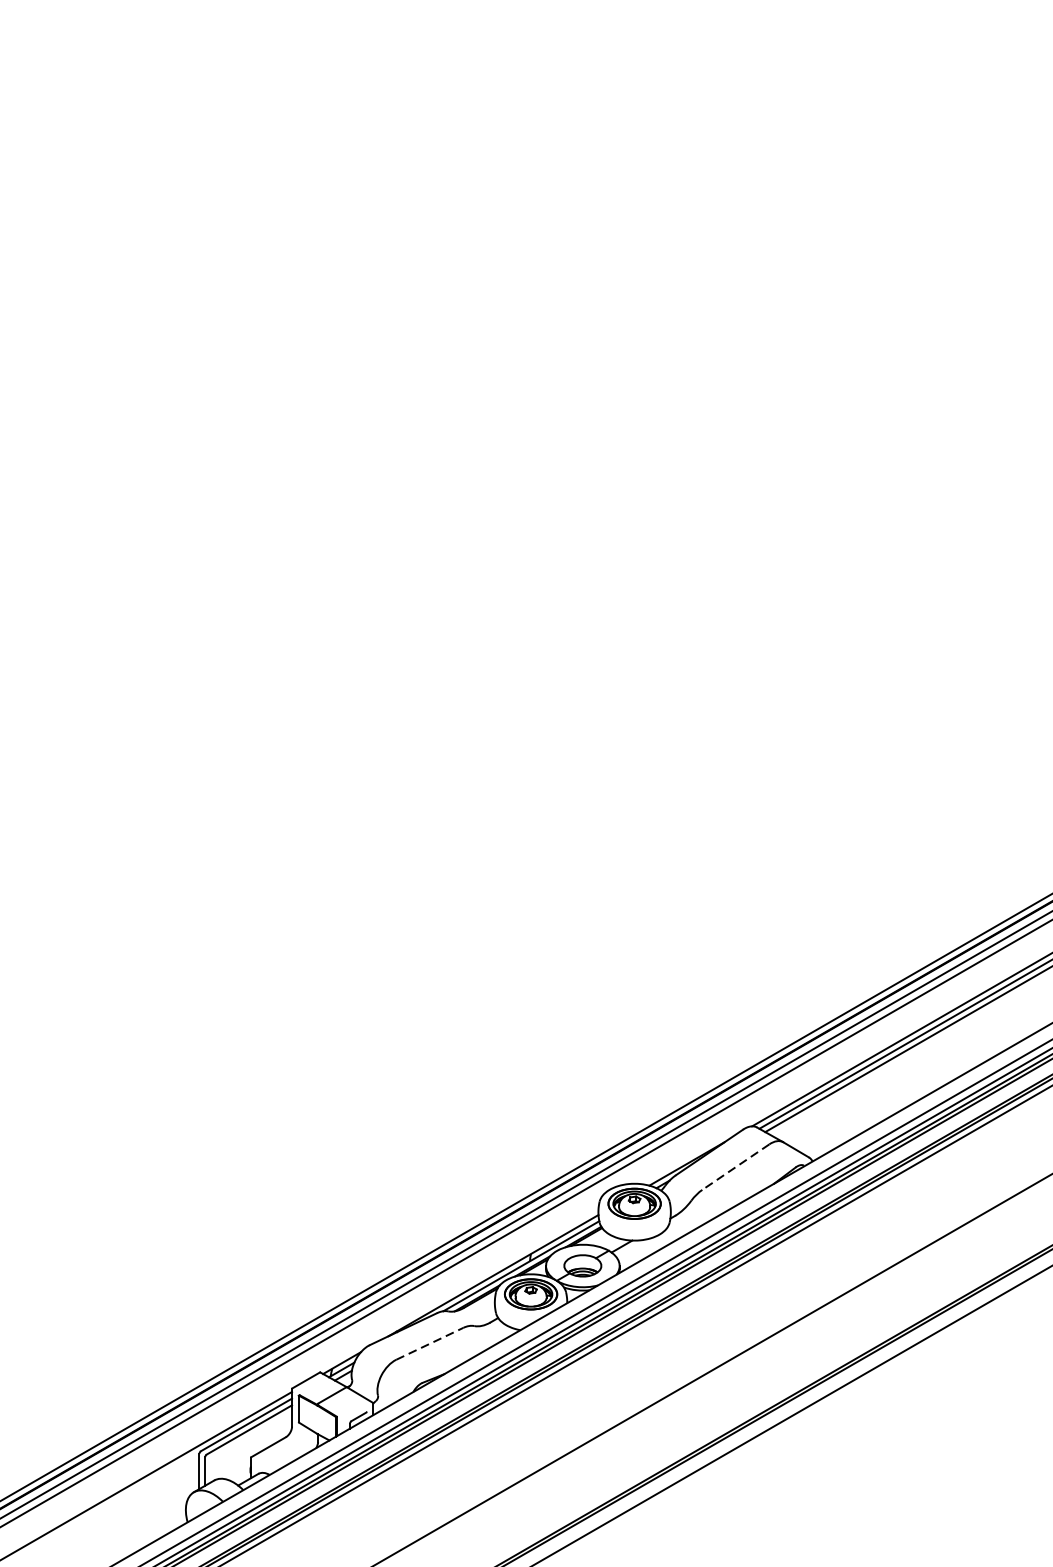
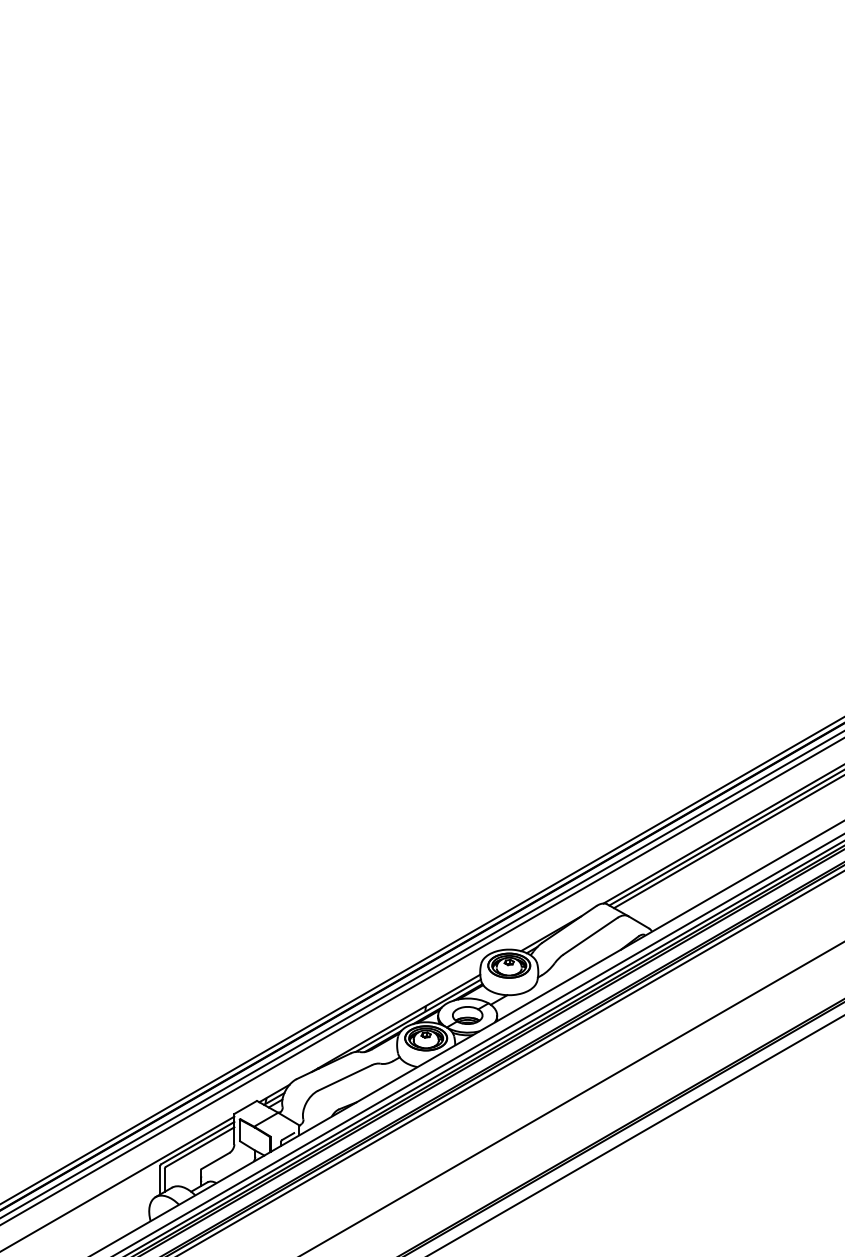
line: (735, 1167) -> (590, 936), dashed -> solid
line: (429, 1344) -> (344, 1078), dashed -> solid

